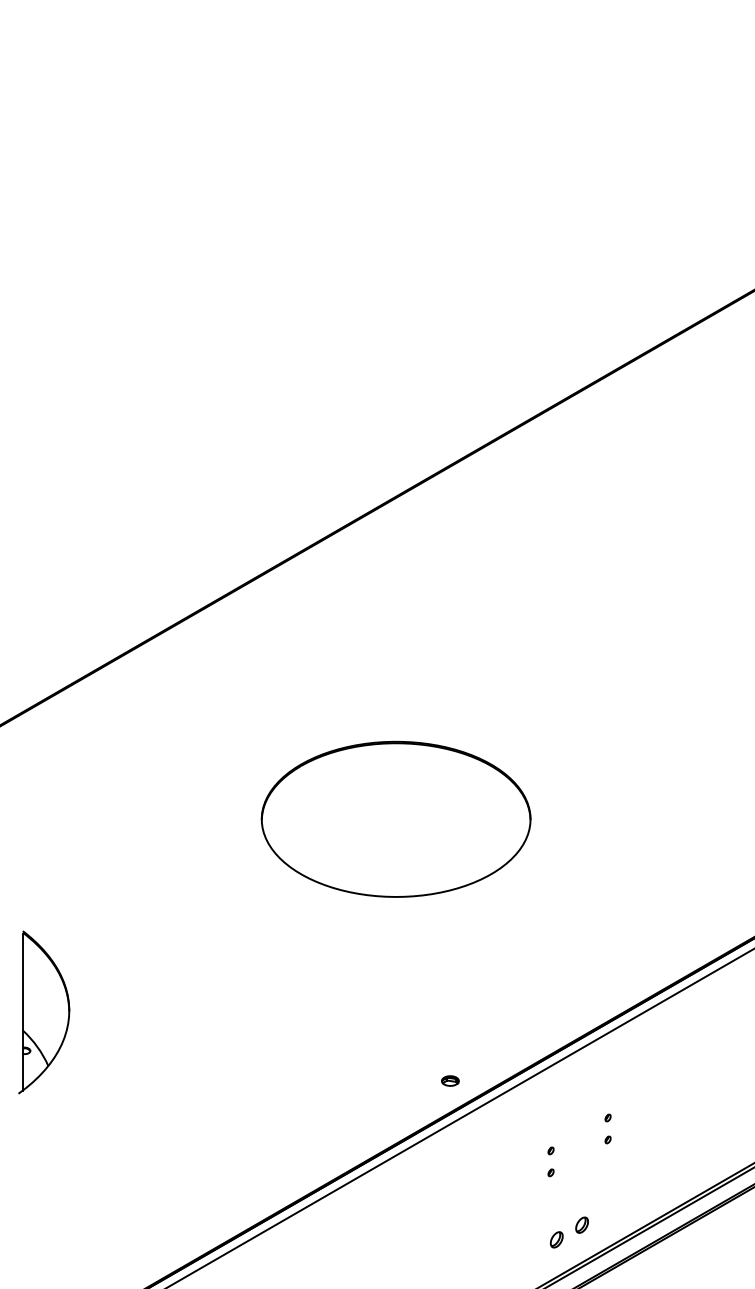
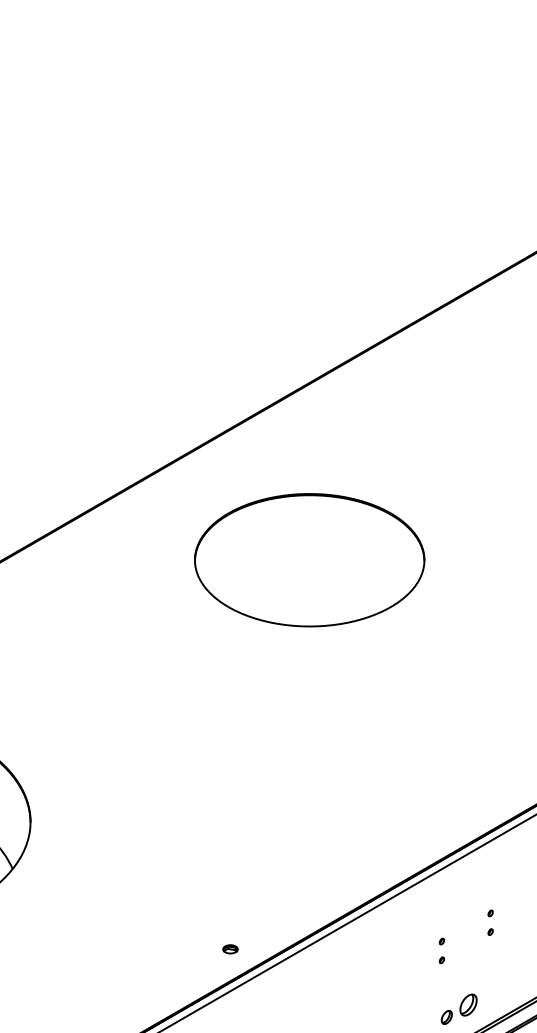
part: (395, 818) -> (309, 559), moved
part: (450, 1080) -> (230, 948), moved
part: (581, 1224) -> (467, 1004), size x1.6

